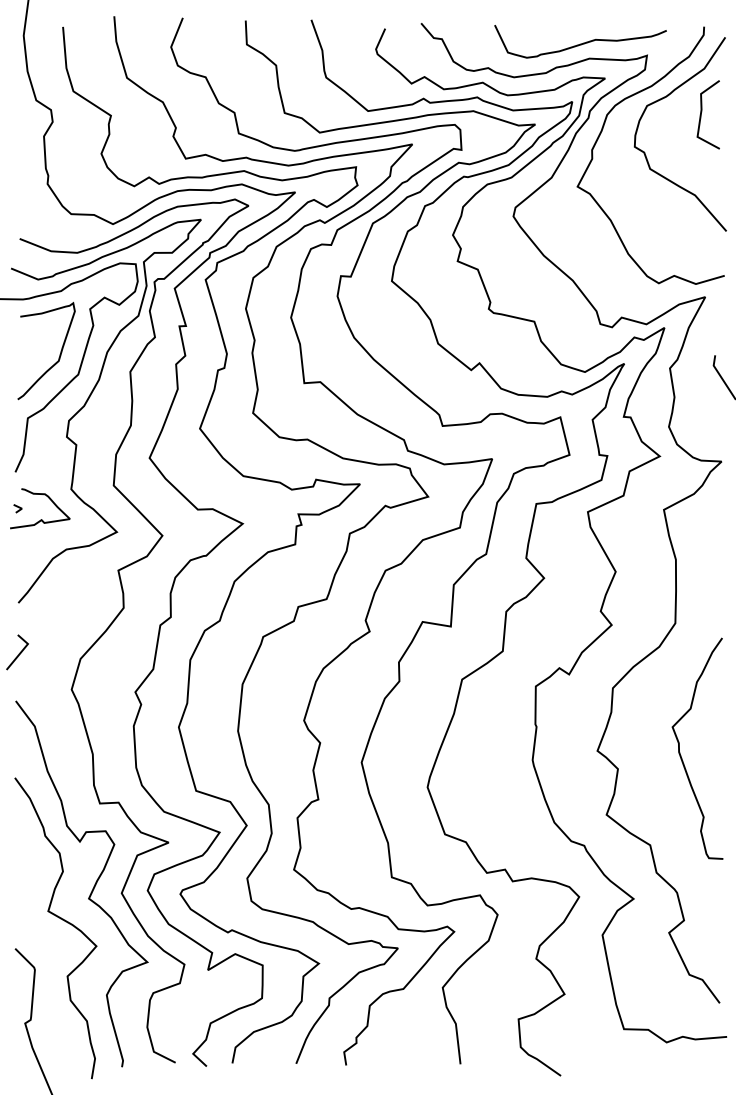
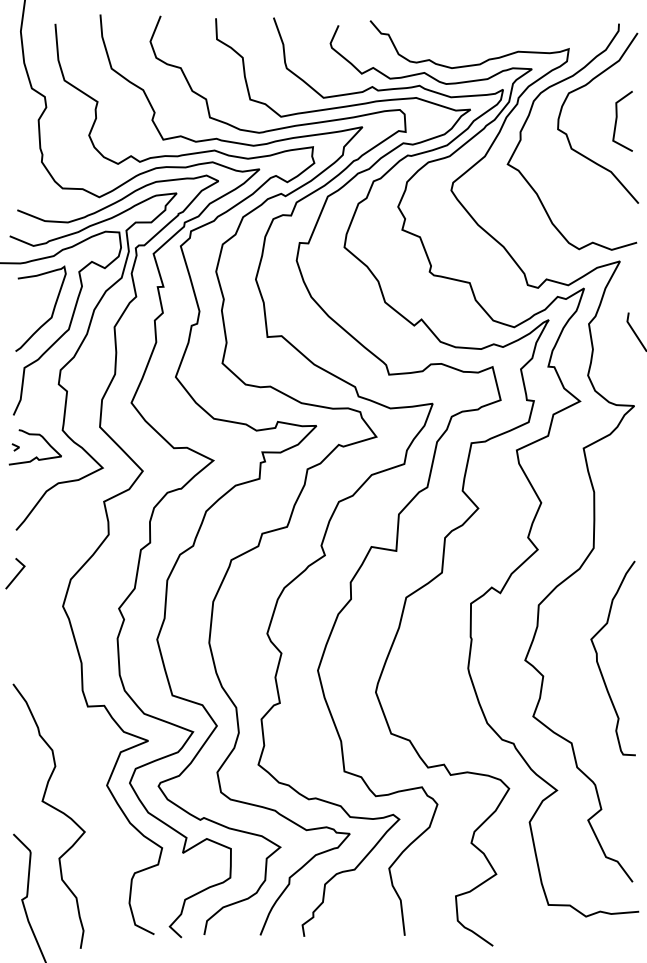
curve: (580, 43) -> (510, 38), removed
line: (702, 112) -> (617, 119), moved
curve: (92, 888) -> (81, 781), removed

